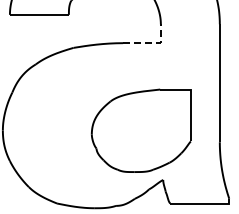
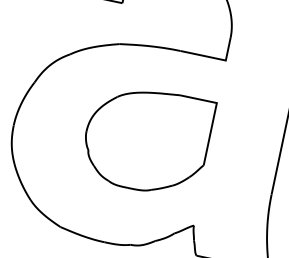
line: (151, 43) -> (214, 58), dashed -> solid
part: (140, 130) -> (145, 139), moved

